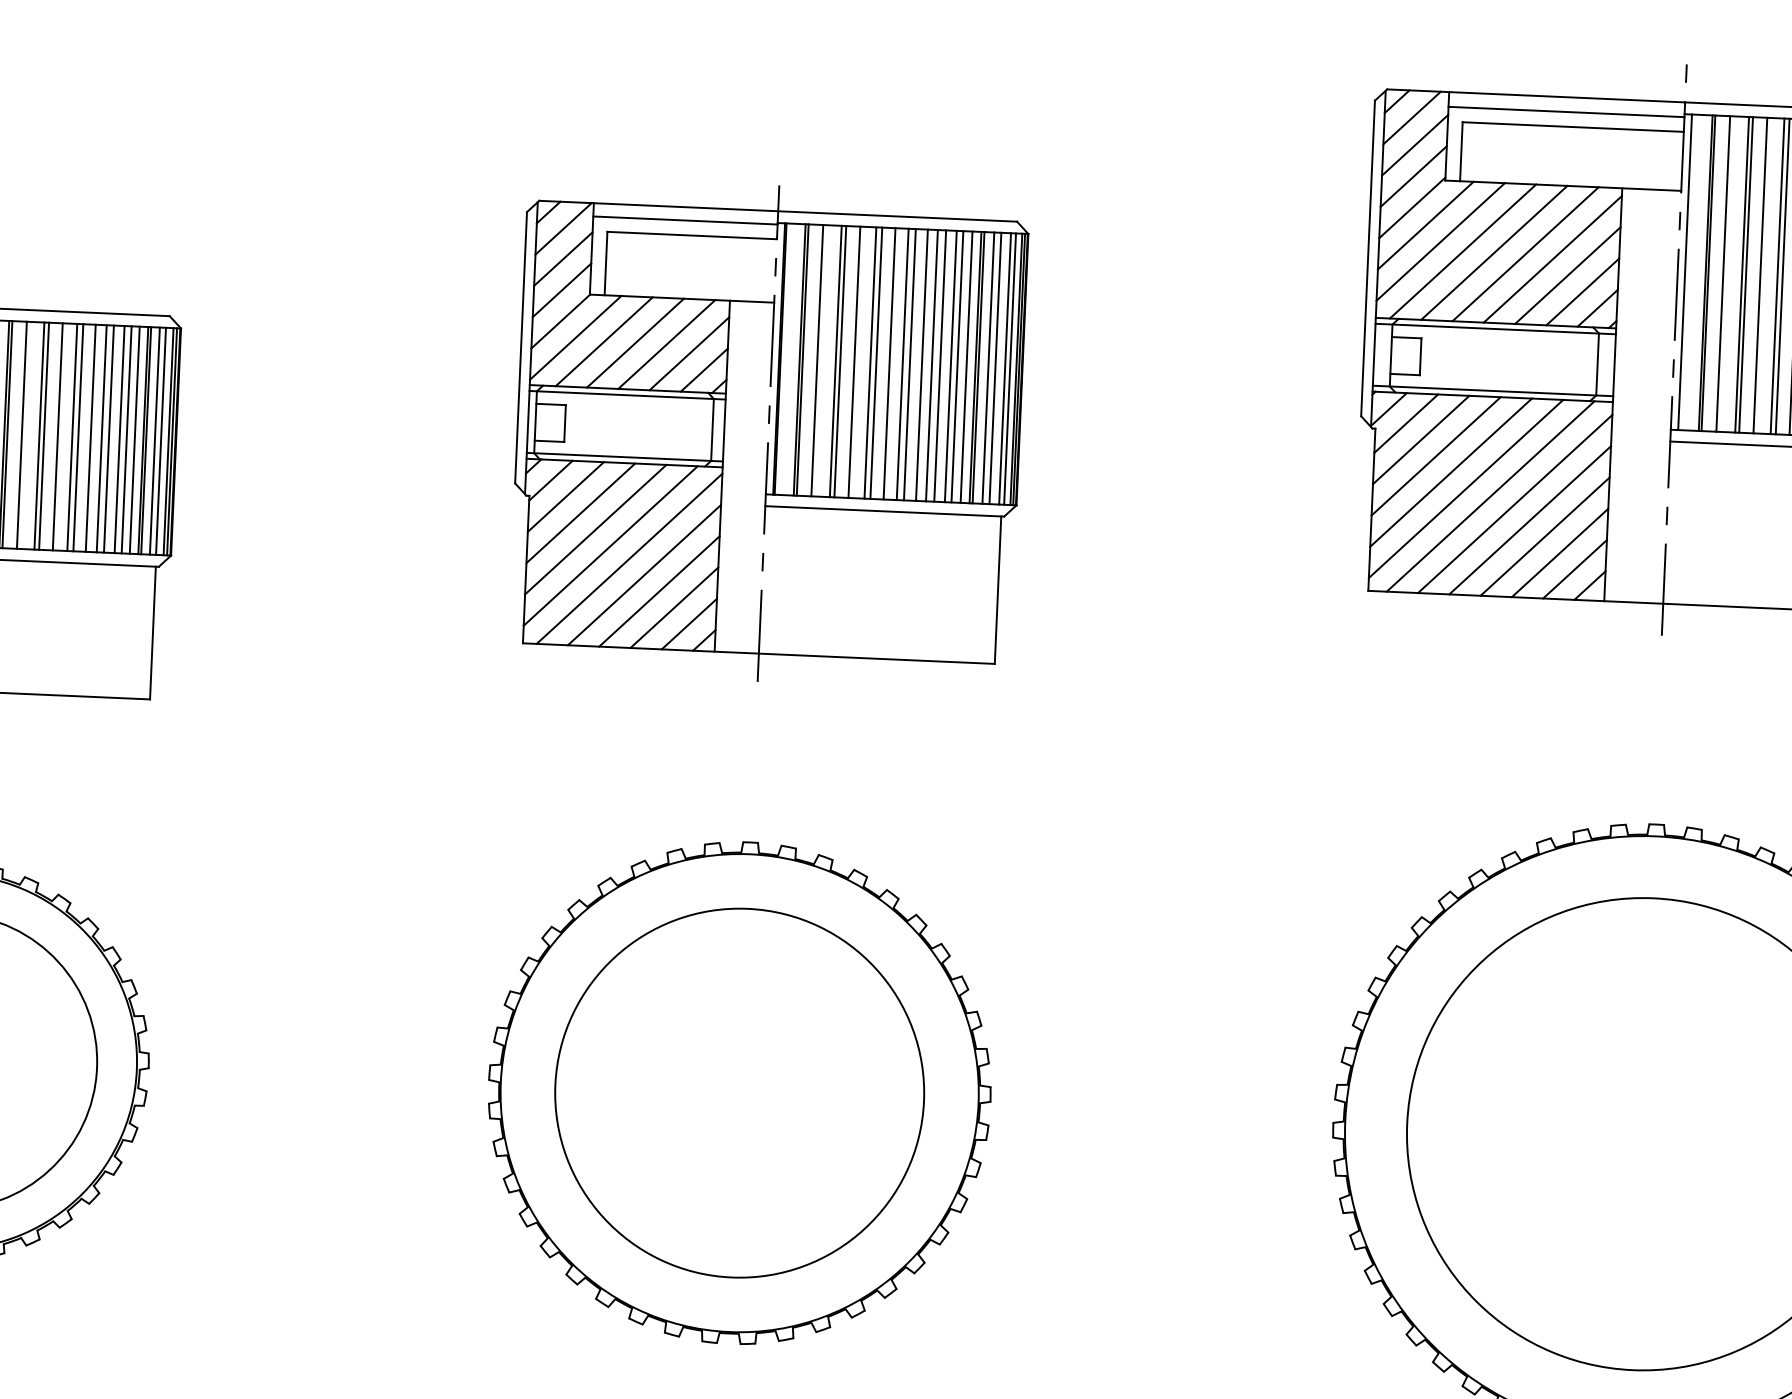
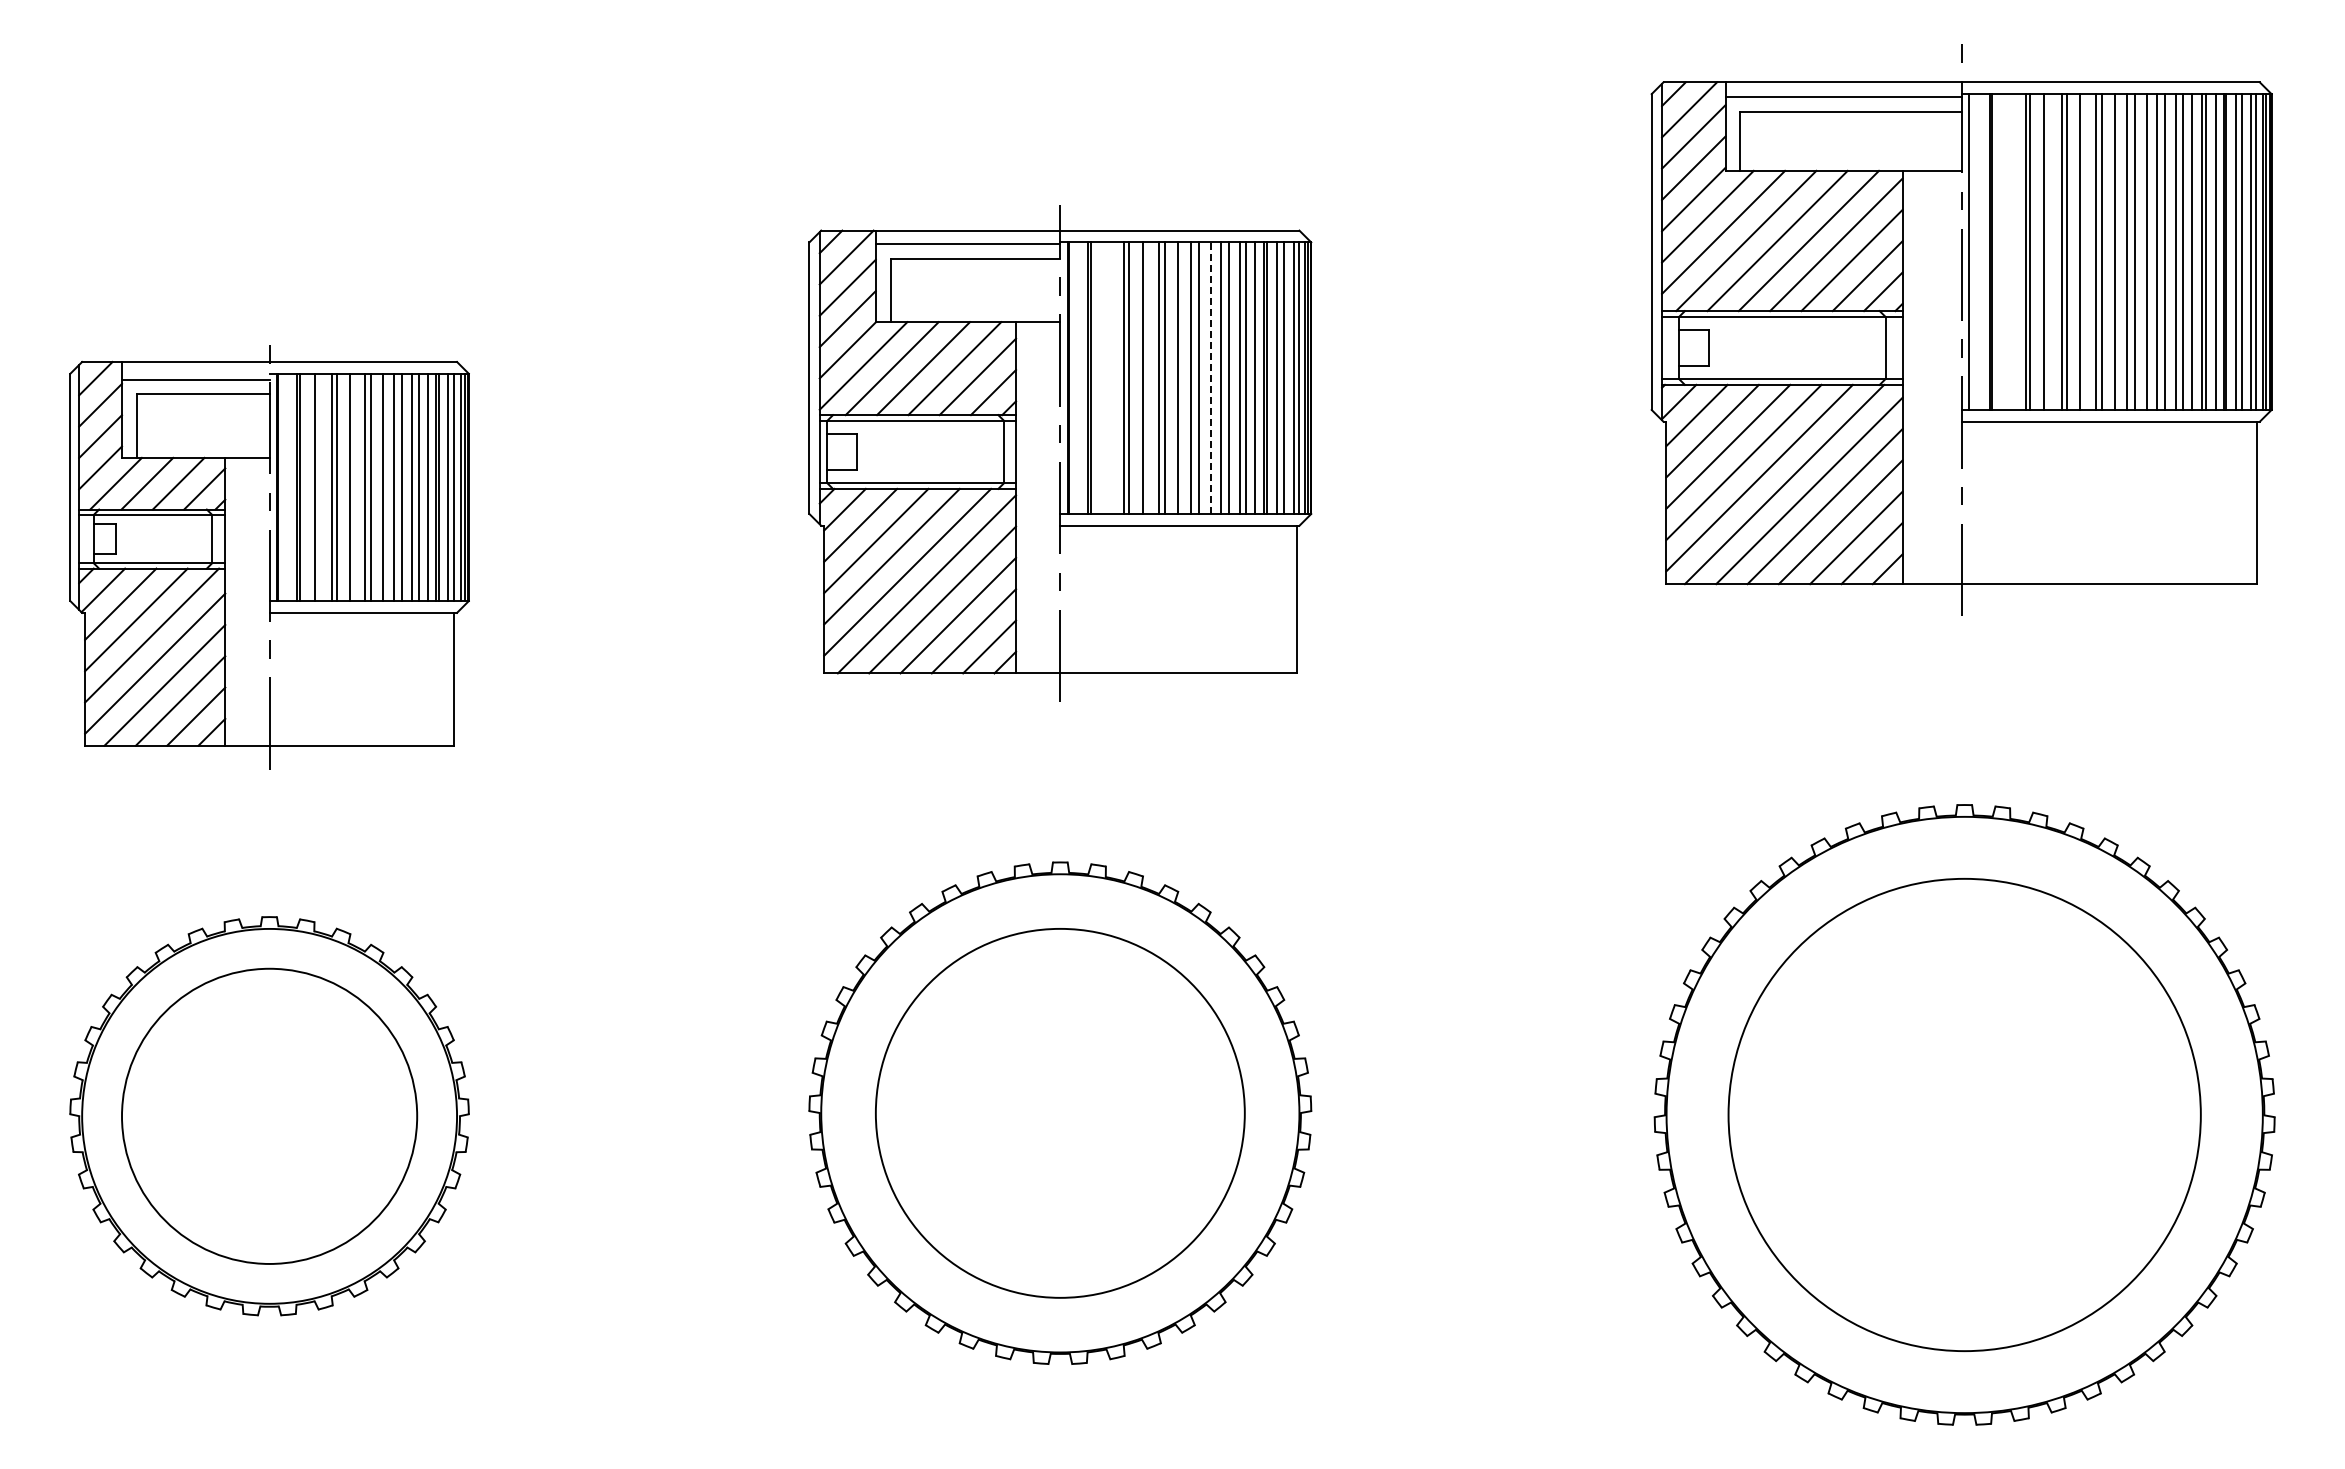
line: (1723, 273) -> (2007, 251), removed
line: (816, 360) -> (1105, 378), removed
line: (921, 365) -> (1210, 378), solid -> dashed

